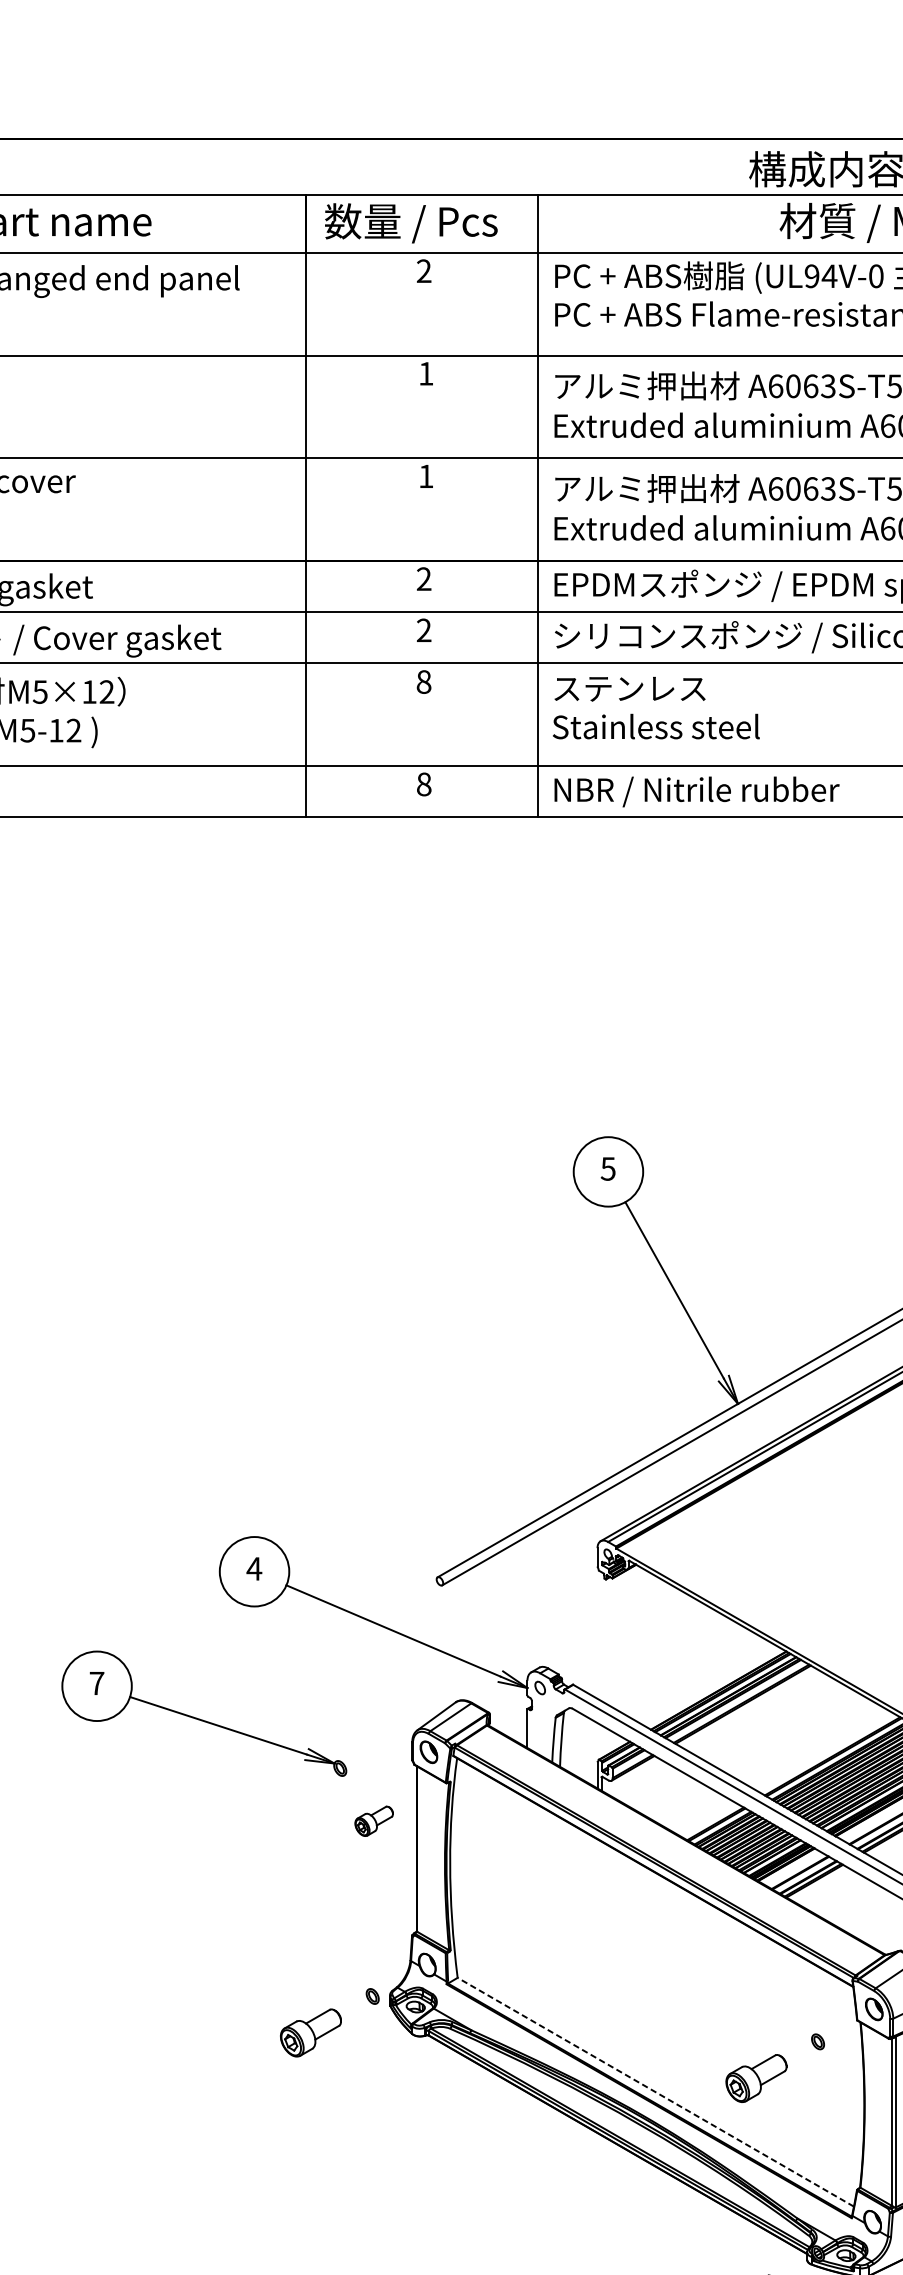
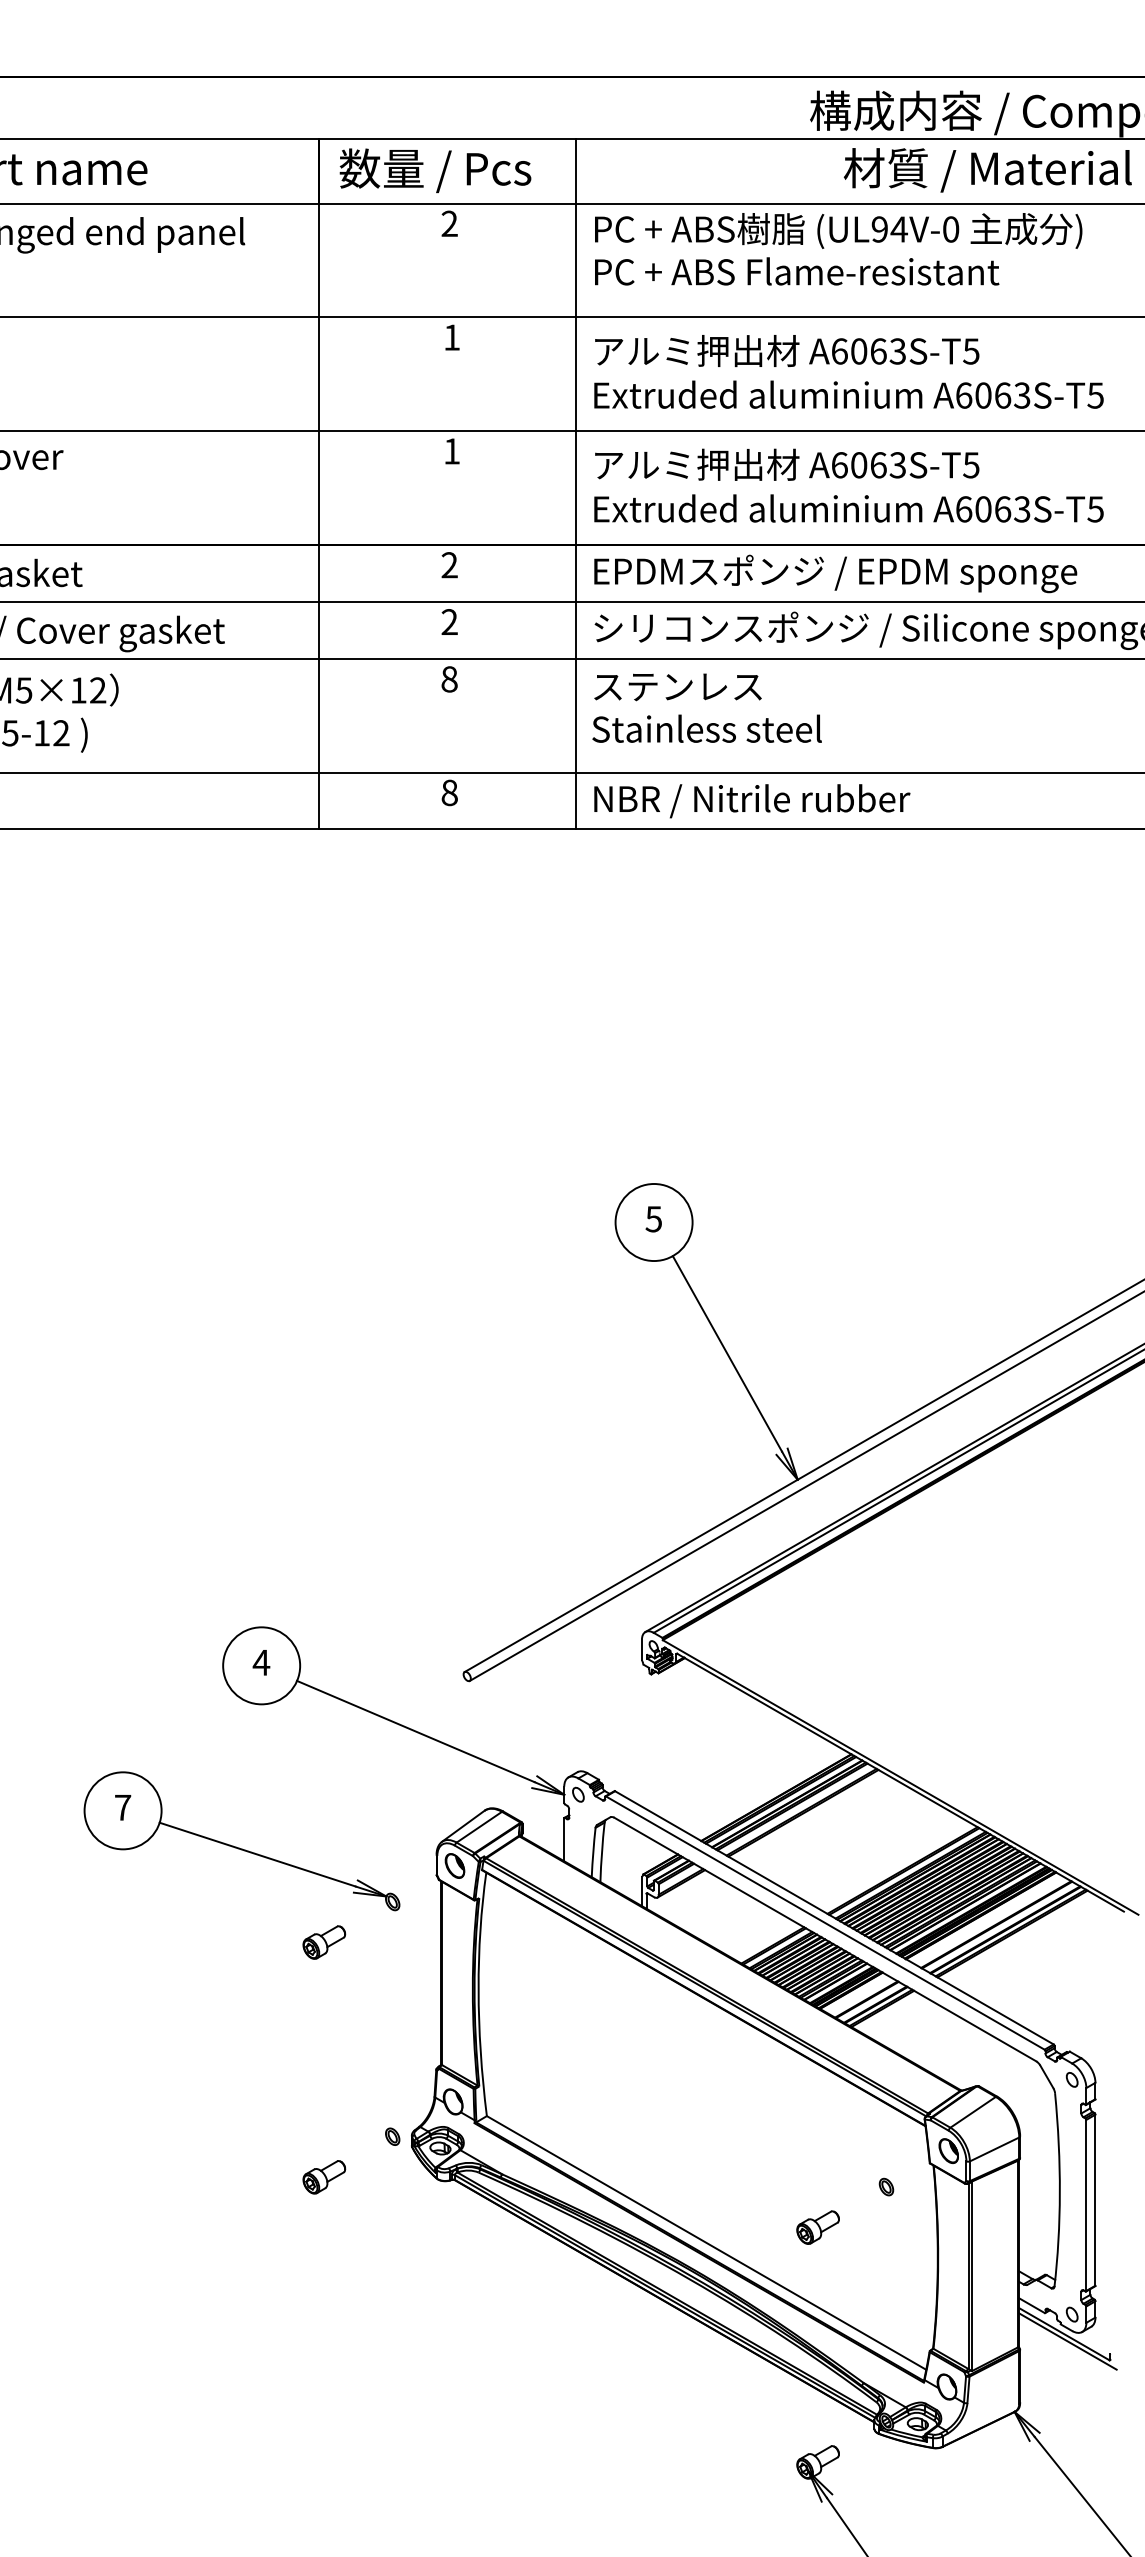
part: (202, 1719) -> (239, 1847), moved
part: (374, 1821) -> (324, 1942), moved
part: (311, 2033) -> (324, 2177), size x0.62
part: (755, 2078) -> (817, 2227), size x0.62
line: (655, 2091) -> (706, 2242), dashed -> solid

